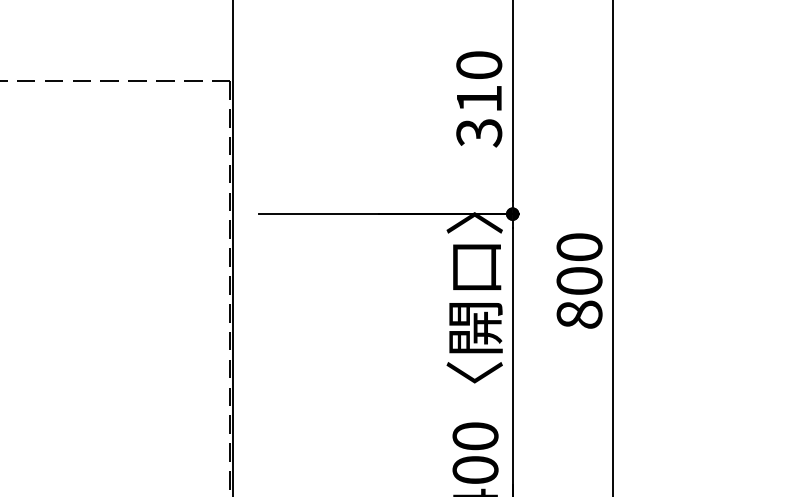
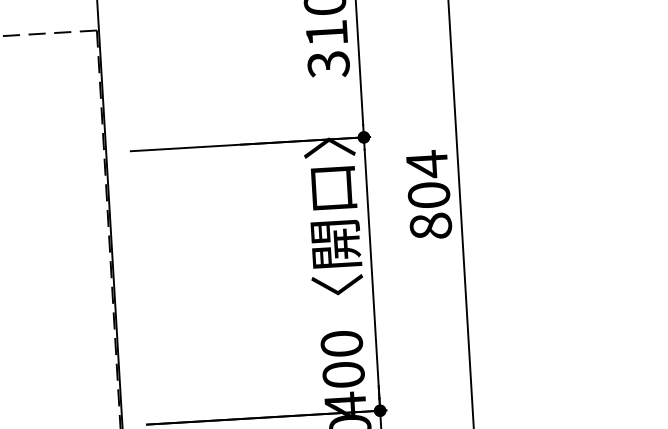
text: (579, 247) -> (427, 164), 800 -> 804

